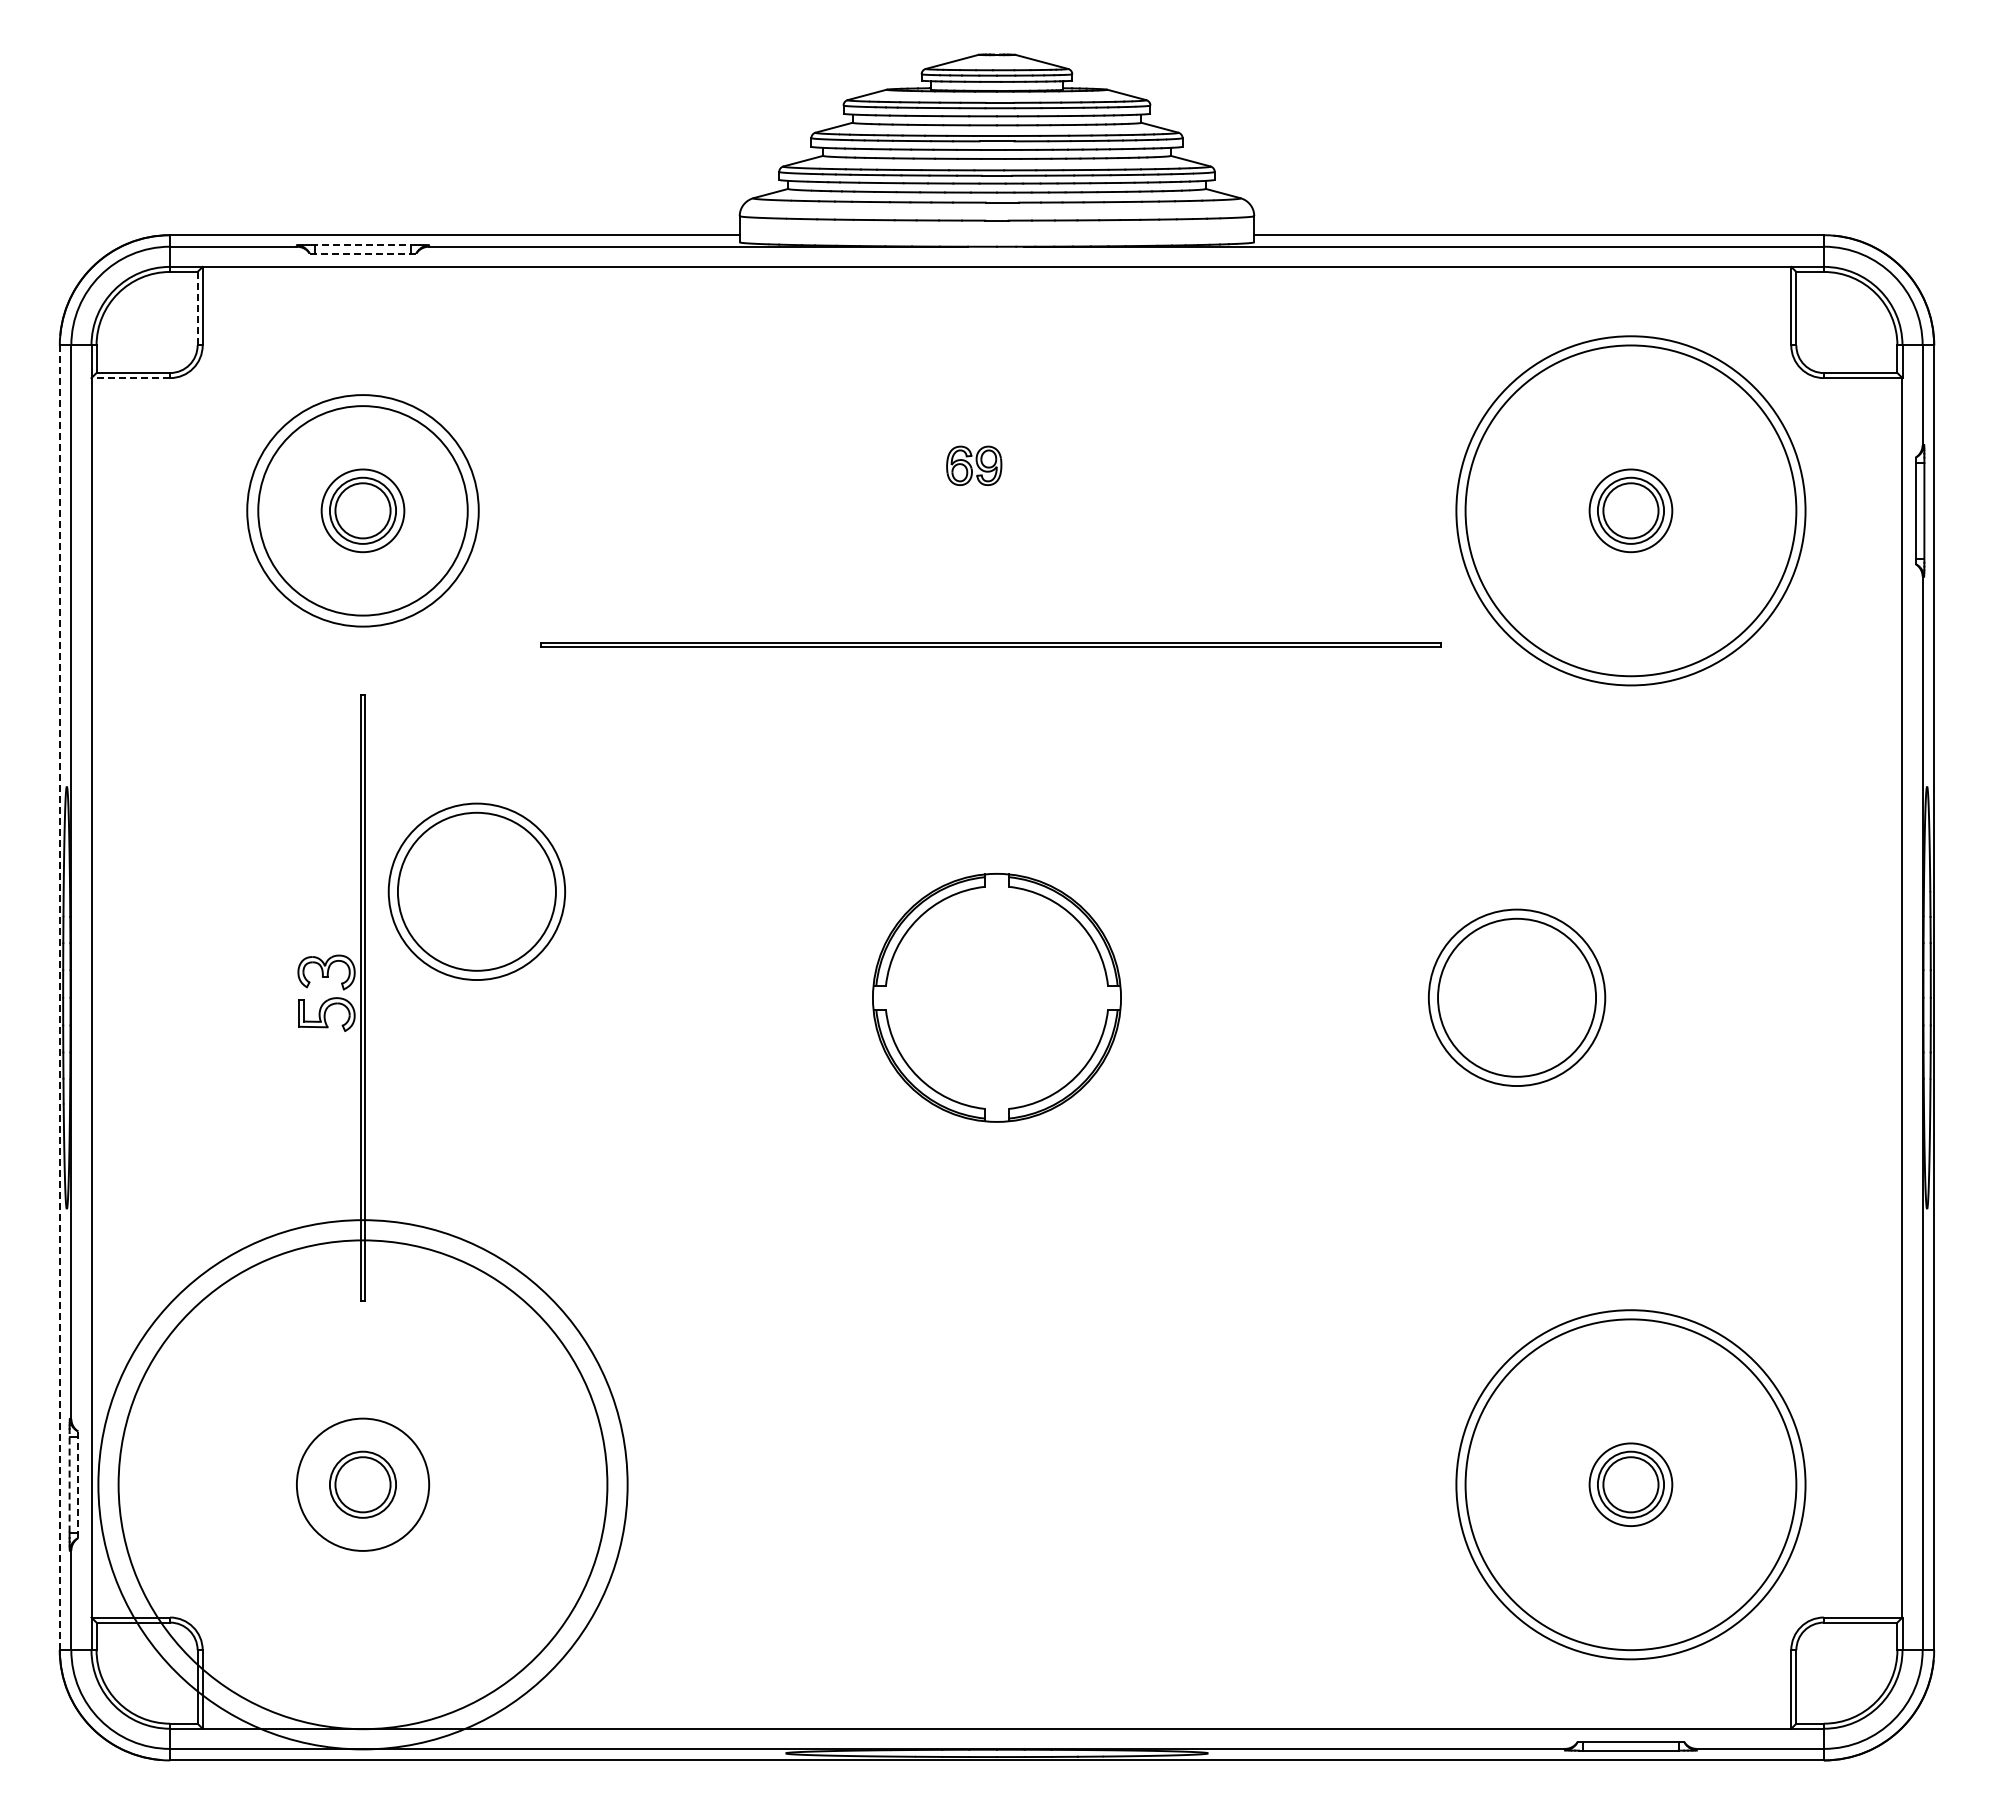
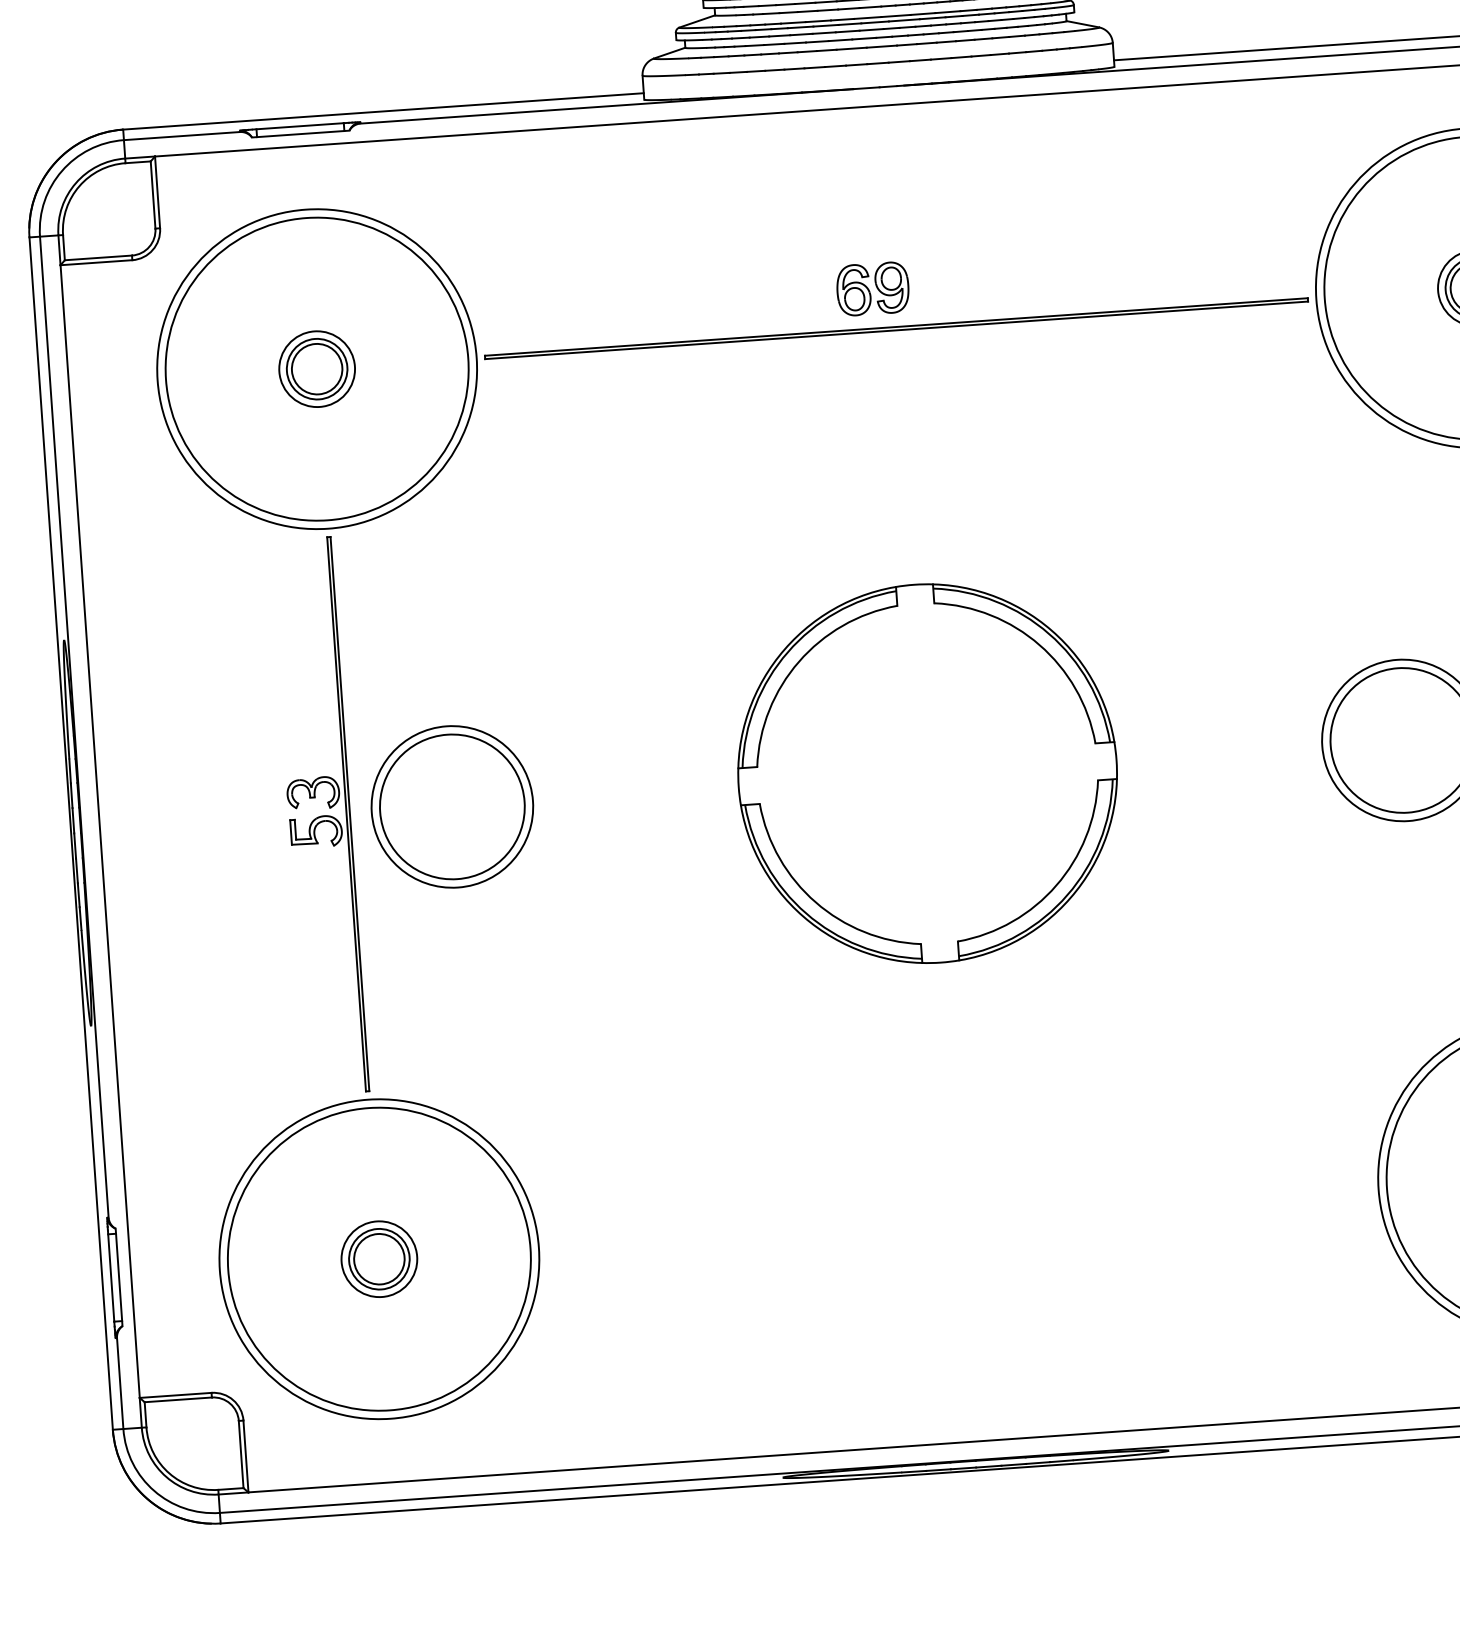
line: (360, 245) -> (297, 126), dashed -> solid
line: (362, 253) -> (300, 134), dashed -> solid
line: (197, 308) -> (152, 194), dashed -> solid
line: (130, 378) -> (96, 263), dashed -> solid
part: (973, 465) -> (872, 288), size x1.43
circle: (362, 510) -> (316, 368), size x1.43
circle: (362, 510) -> (316, 368), size x1.67
part: (990, 644) -> (896, 328), moved
part: (476, 891) -> (451, 806), moved
line: (59, 997) -> (70, 833), dashed -> solid
part: (996, 997) -> (927, 773), size x1.67
line: (69, 1482) -> (111, 1275), dashed -> solid
circle: (362, 1484) -> (378, 1259), size x0.62
circle: (362, 1484) -> (378, 1259), size x0.62
circle: (362, 1484) -> (378, 1259), size x0.71
line: (78, 1485) -> (119, 1278), dashed -> solid

